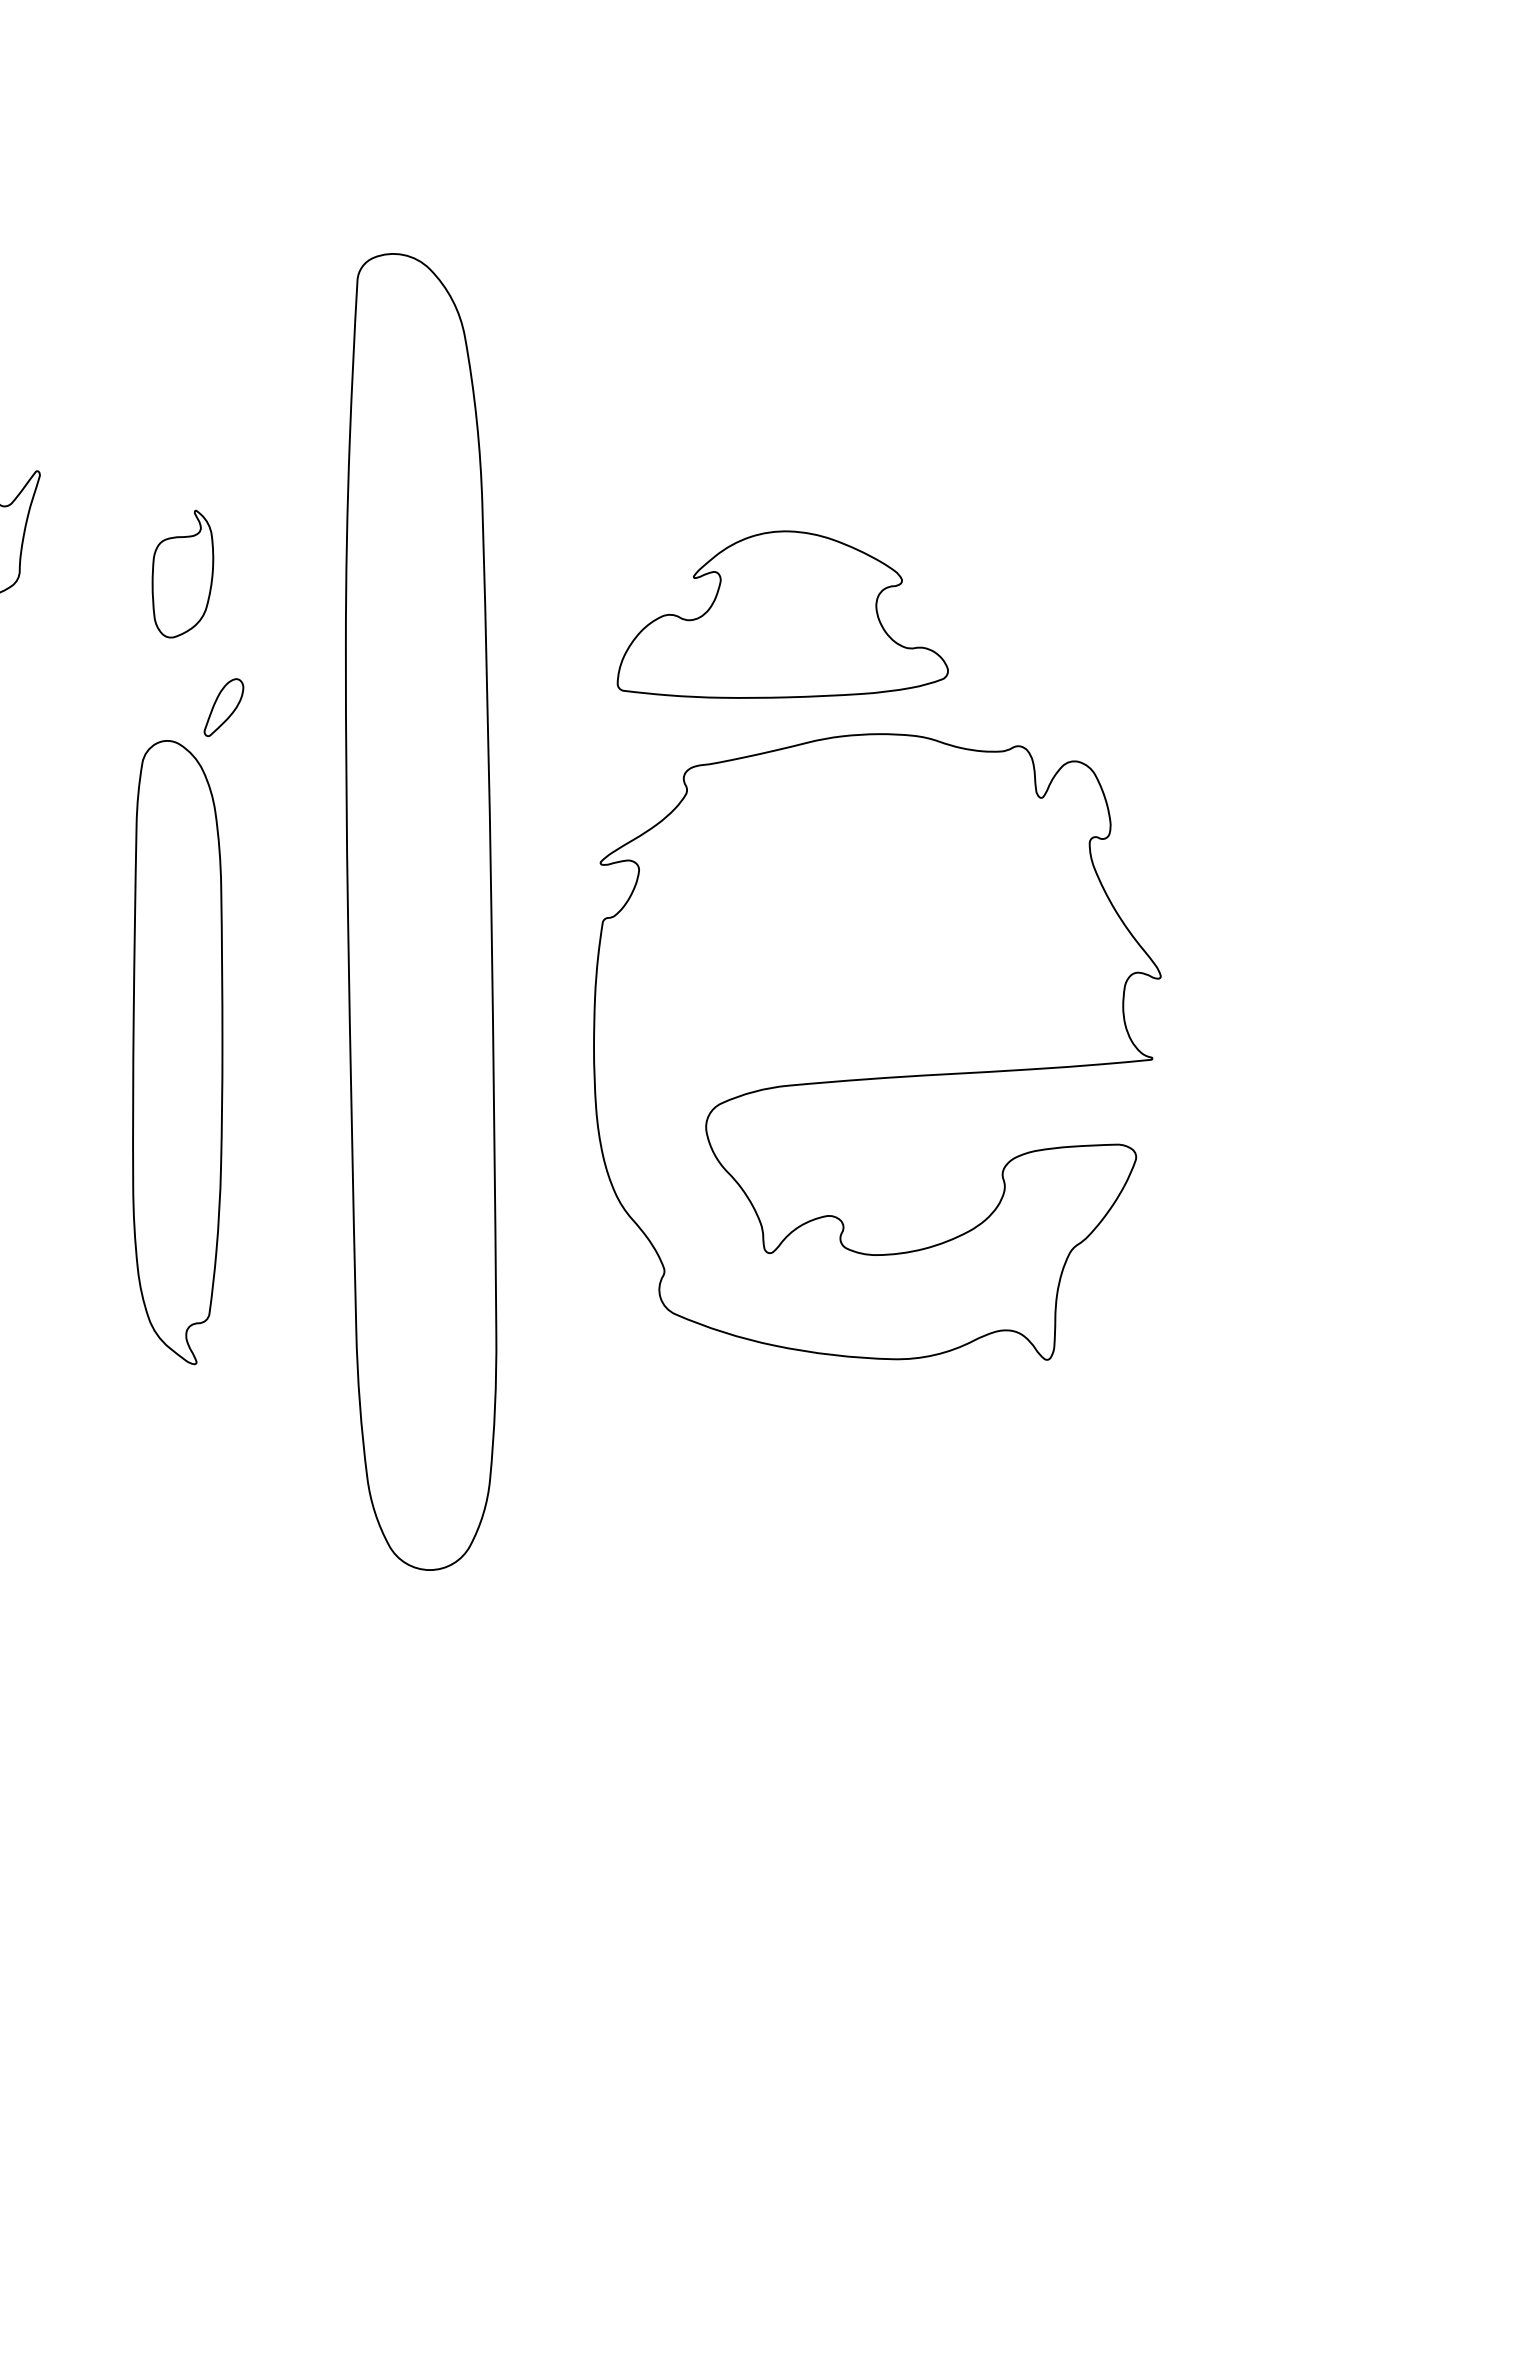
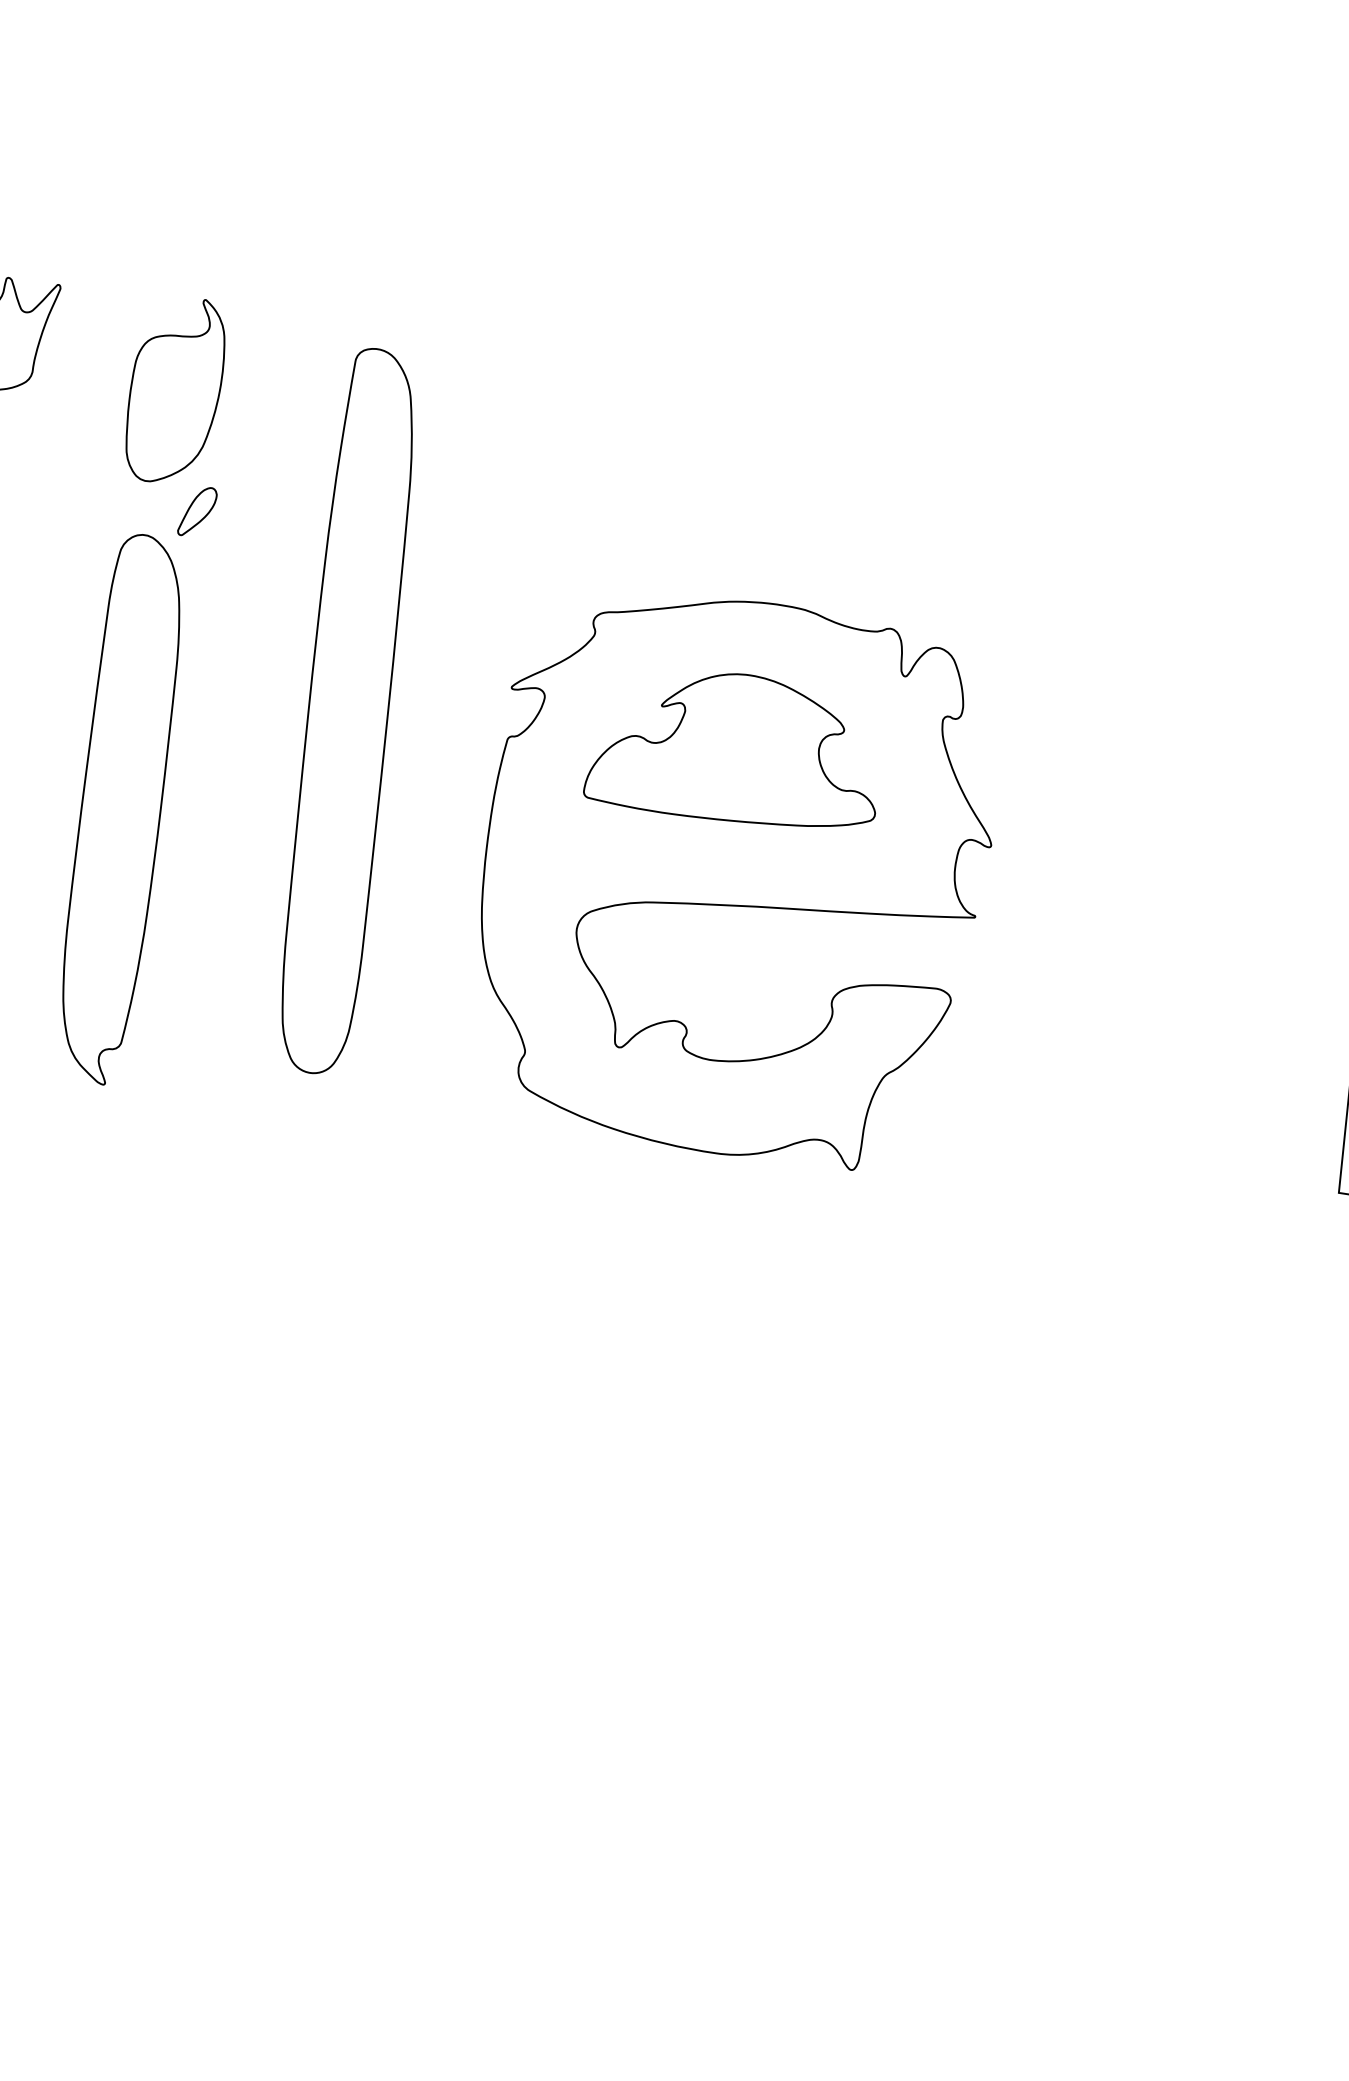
part: (182, 573) -> (175, 389), size x1.67
part: (782, 614) -> (735, 747), moved
part: (420, 911) -> (348, 711), size x0.62

